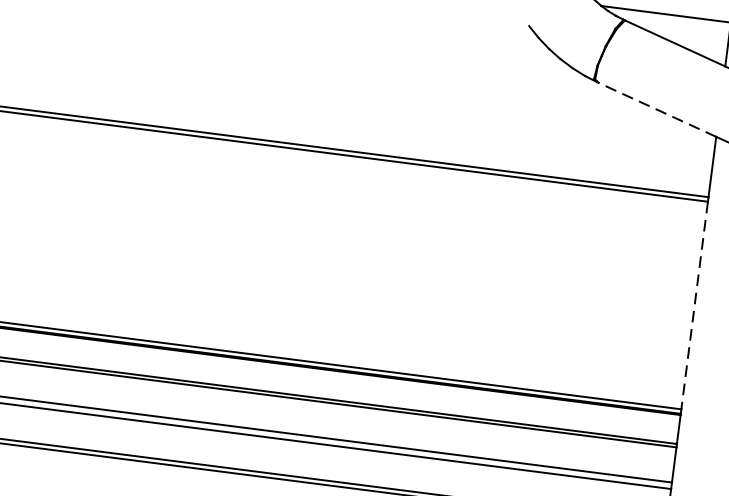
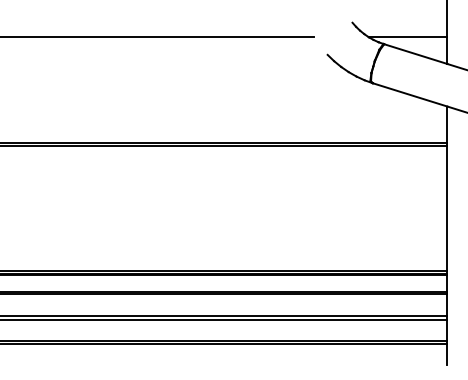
line: (657, 109) -> (410, 94), dashed -> solid
line: (694, 305) -> (447, 208), dashed -> solid

